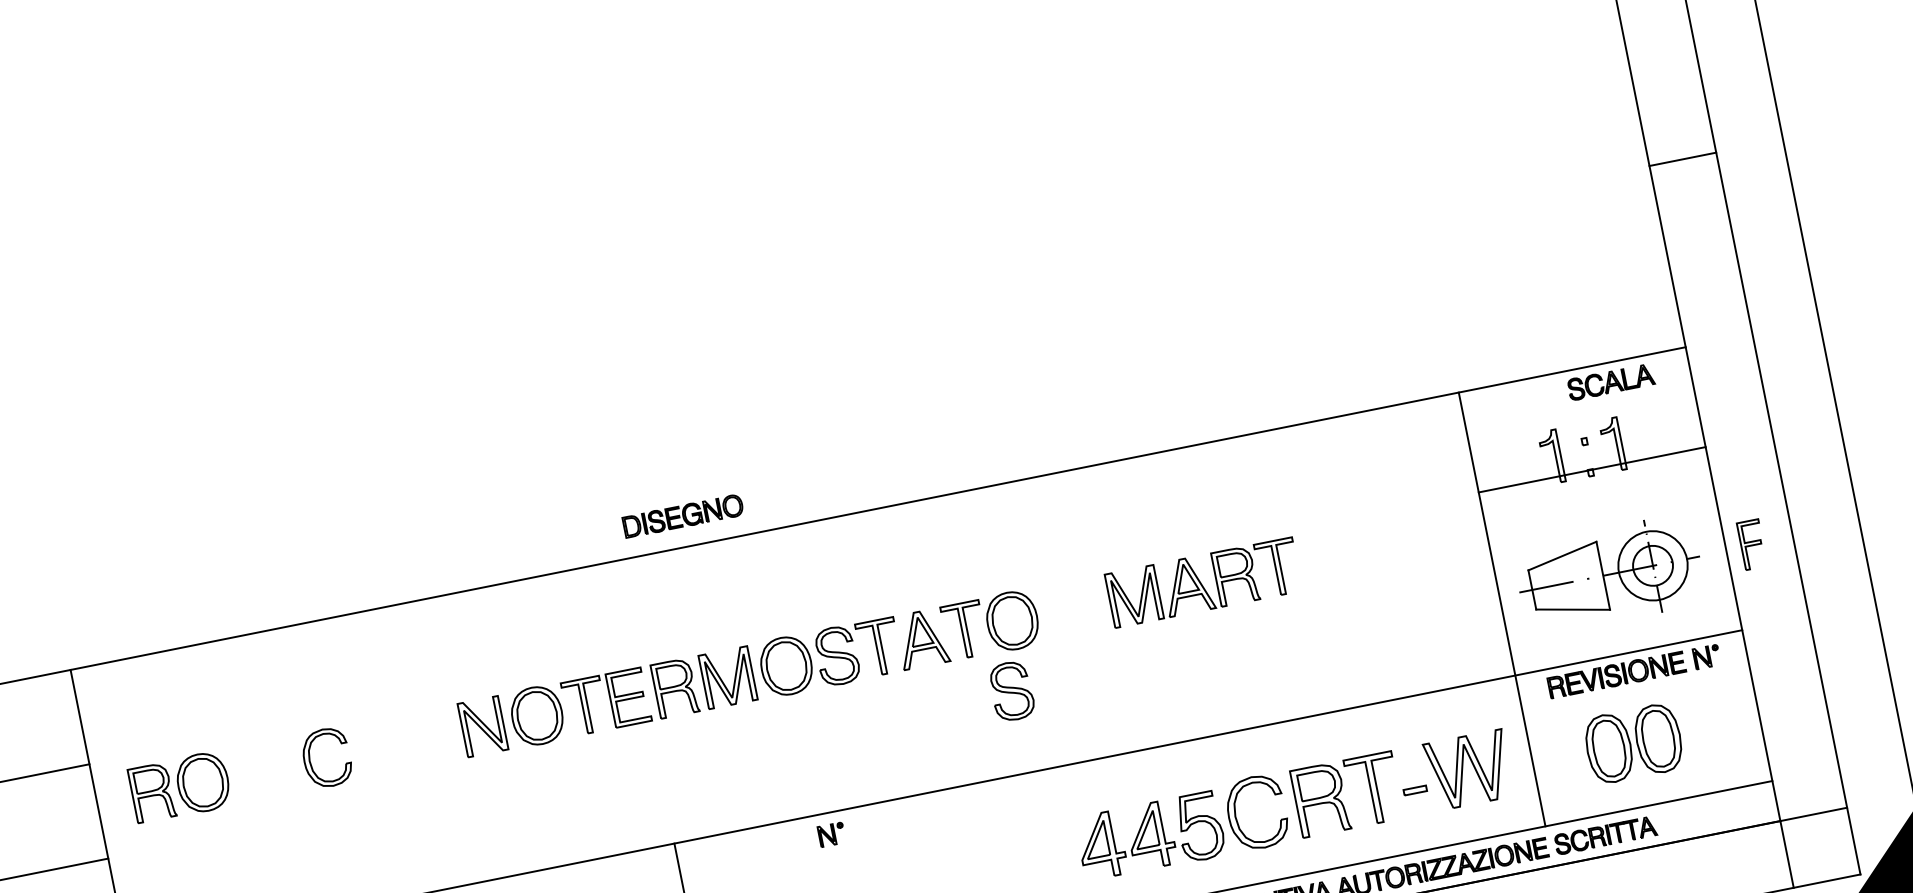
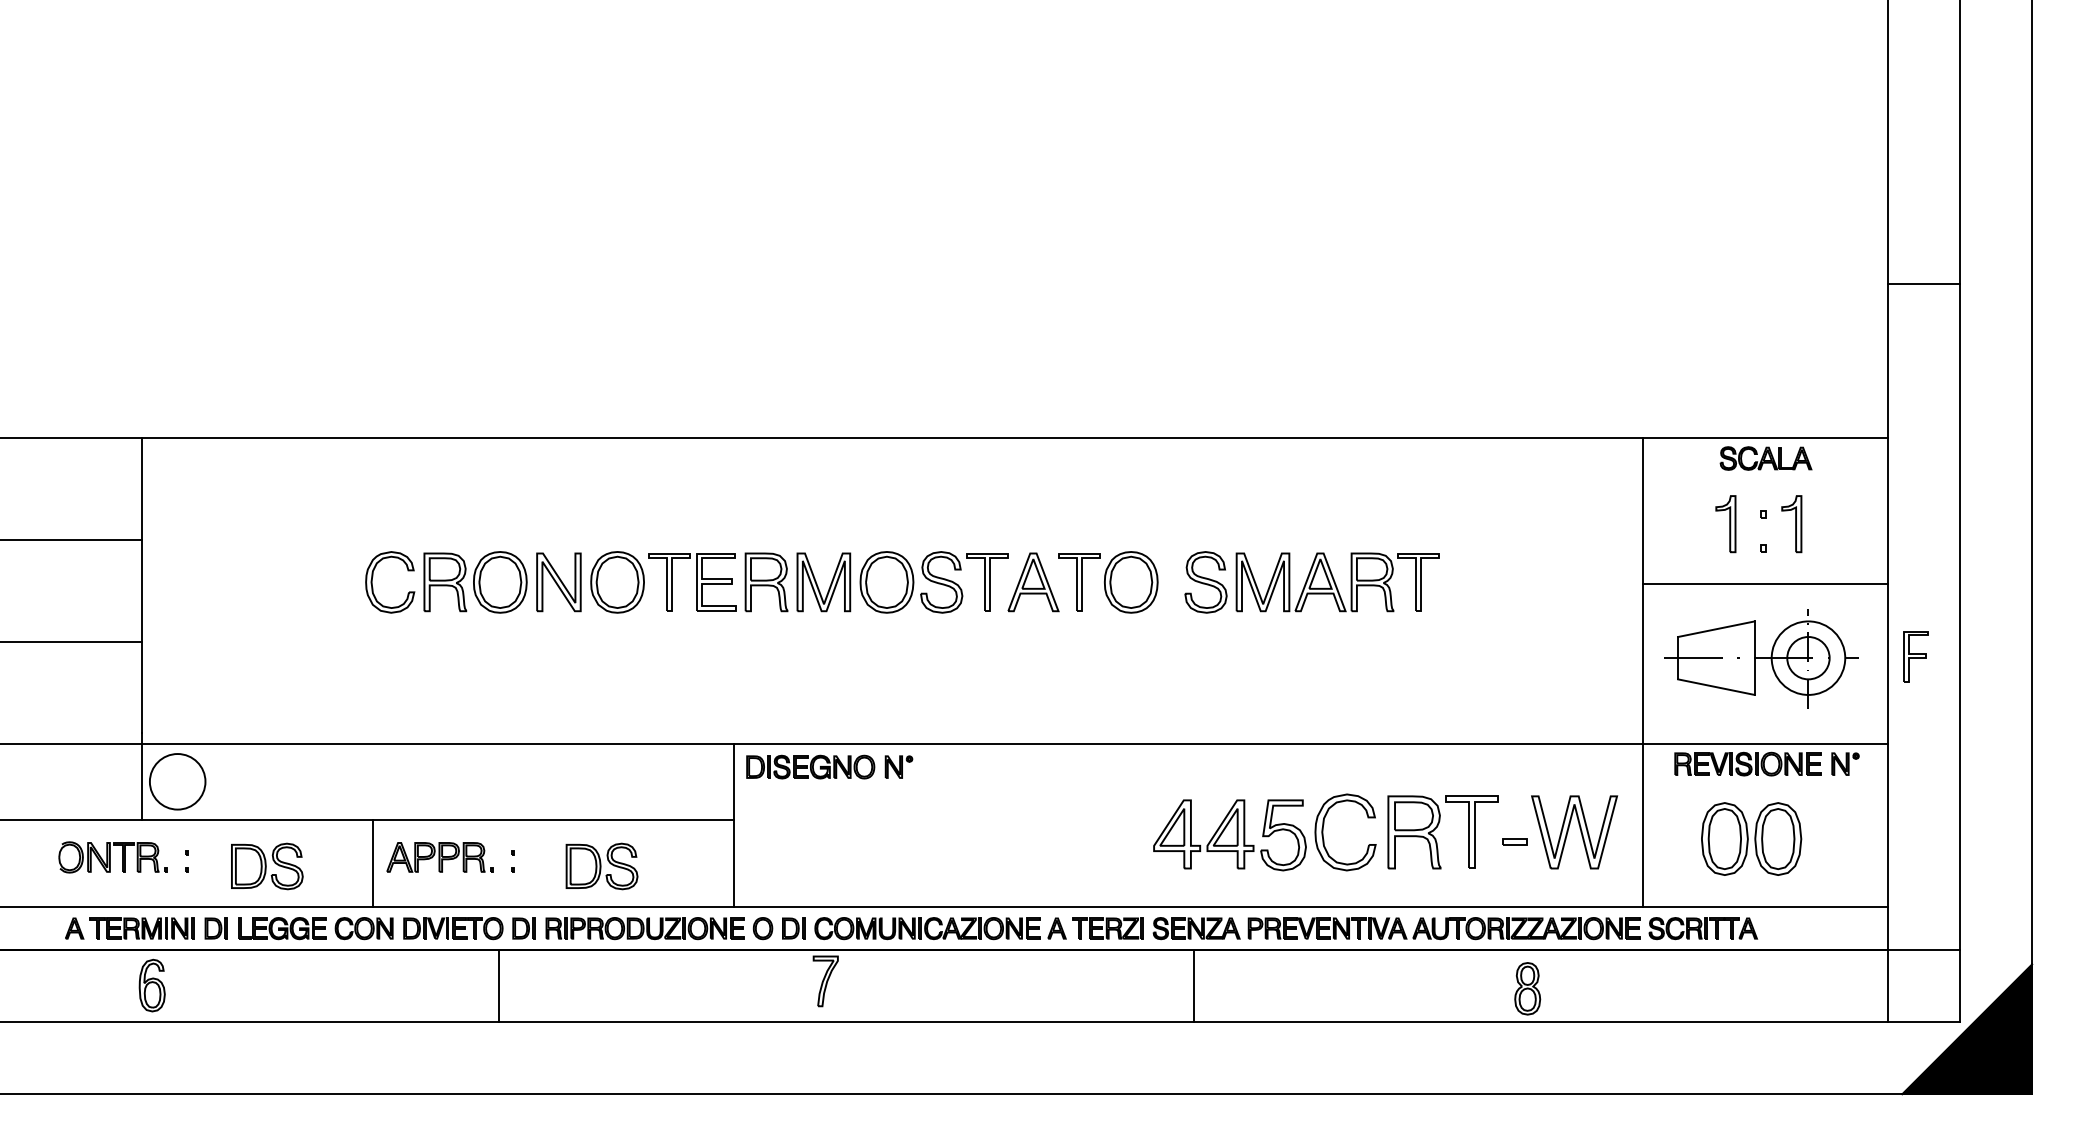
line: (1682, 159) -> (1923, 283), moved
part: (1610, 382) -> (1765, 458), moved
line: (1591, 469) -> (1764, 583), moved
part: (682, 515) -> (810, 766), moved
part: (1011, 691) -> (1205, 582), moved
part: (180, 787) -> (475, 582), moved

